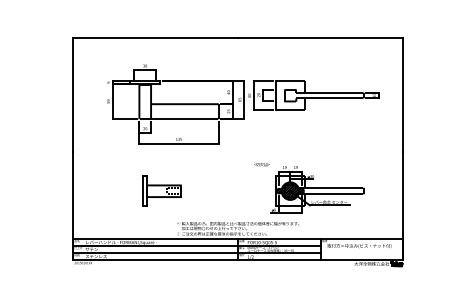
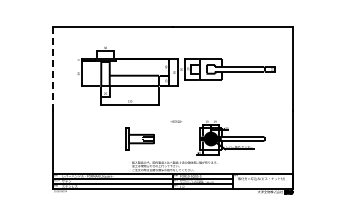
line: (72, 94) -> (52, 68), solid -> dashed
text: (260, 164) -> (175, 121), moved
part: (161, 190) -> (139, 138), moved

